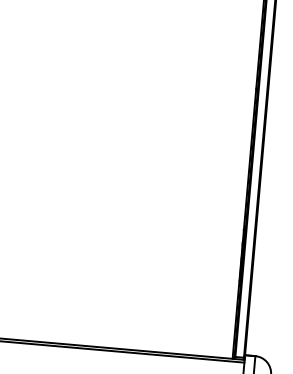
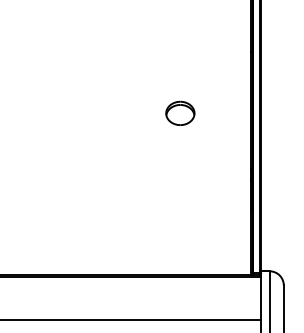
part: (164, 154) -> (180, 112), added

